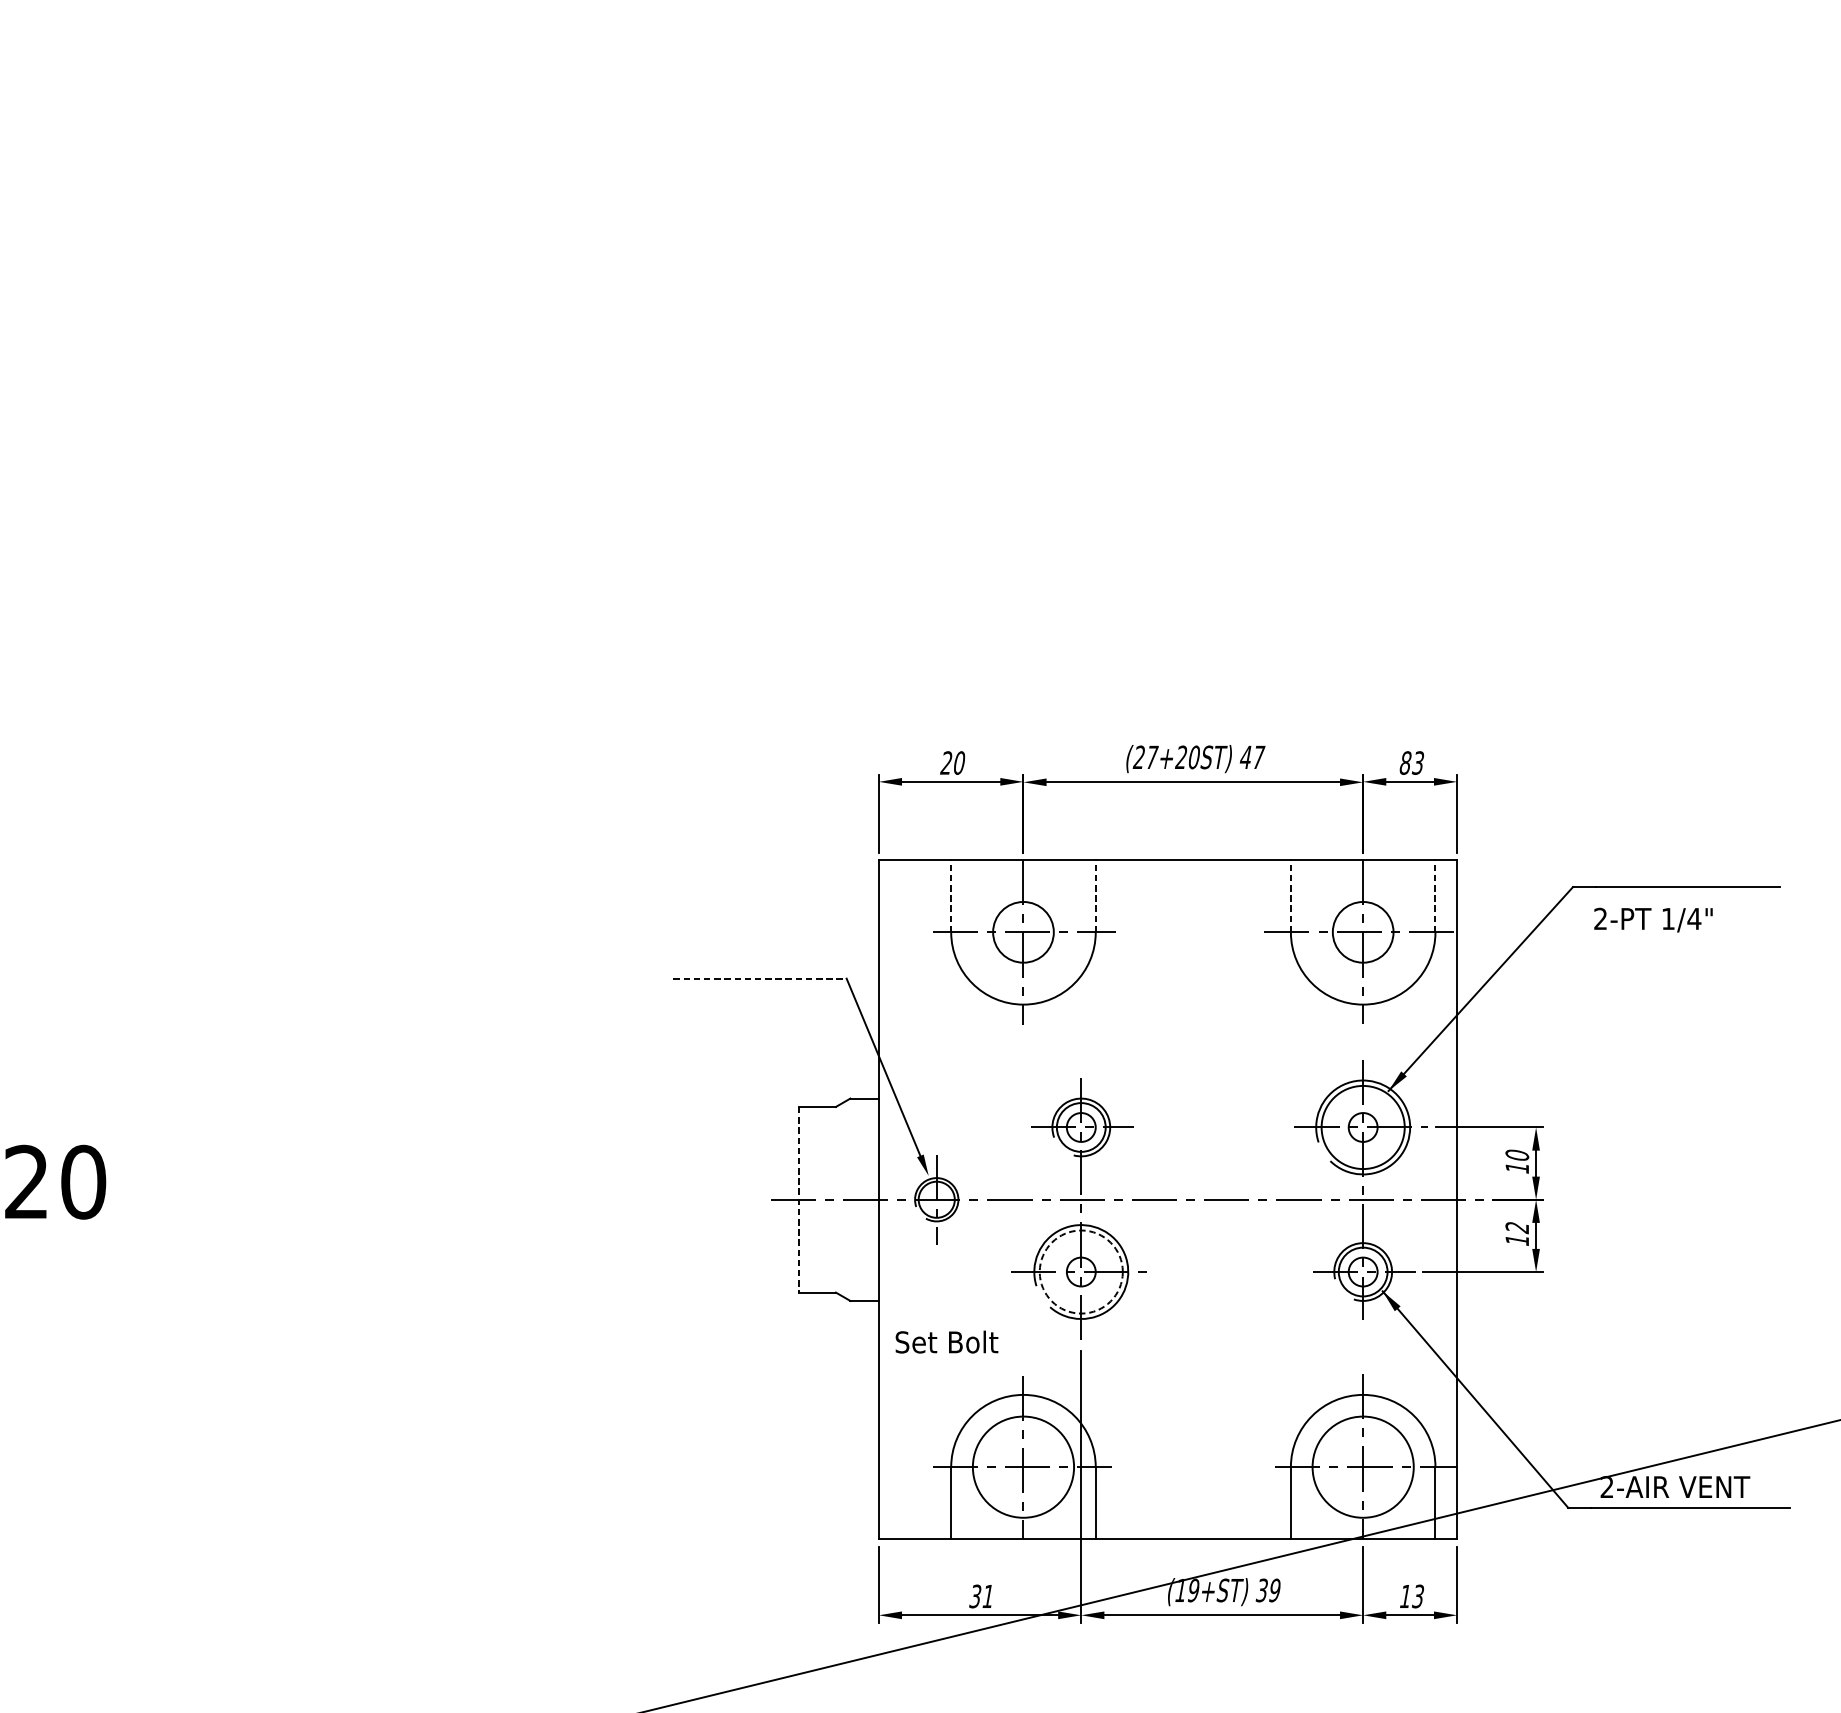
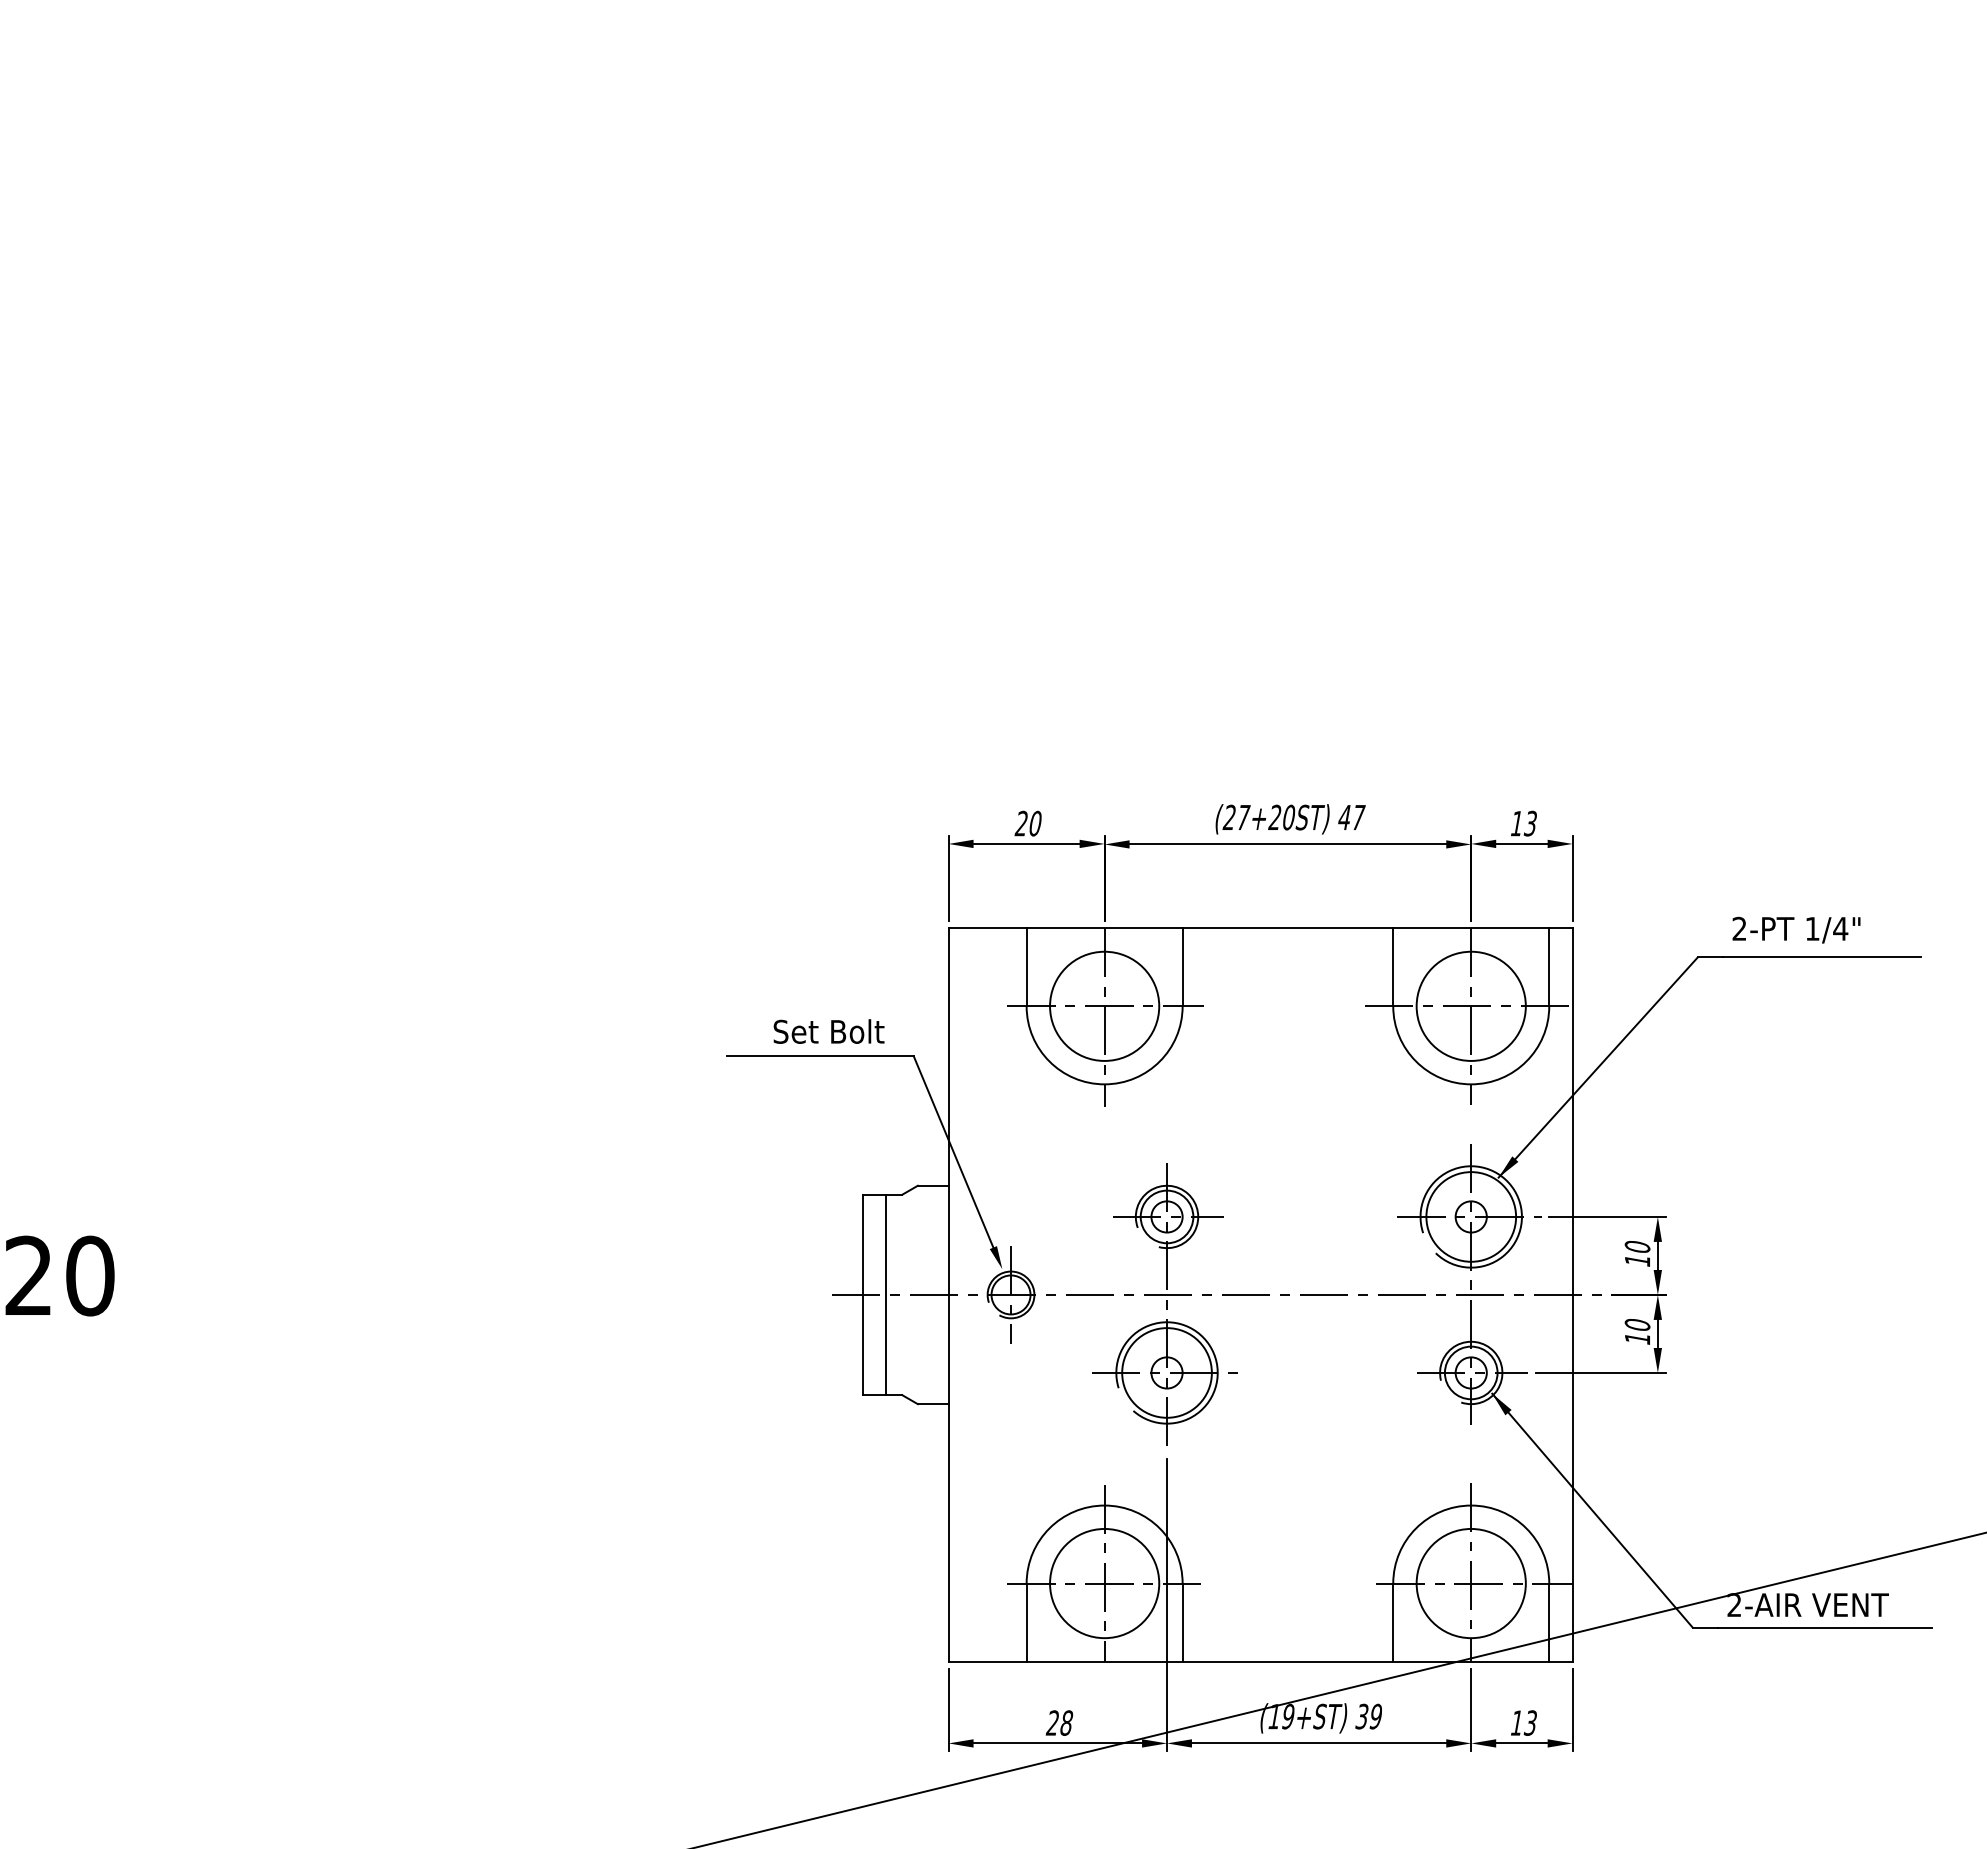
text: (1405, 762) -> (1516, 823), 83 -> 13
line: (951, 895) -> (1026, 966), dashed -> solid
line: (1095, 895) -> (1182, 966), dashed -> solid
line: (1291, 895) -> (1393, 966), dashed -> solid
line: (1435, 895) -> (1549, 966), dashed -> solid
text: (1653, 919) -> (1796, 929), moved
circle: (1023, 931) -> (1104, 1005), size x1.67
circle: (1362, 931) -> (1470, 1005), size x1.67
line: (760, 978) -> (820, 1056), dashed -> solid
line: (821, 1199) -> (886, 1294), added
line: (799, 1200) -> (862, 1295), dashed -> solid
text: (1517, 1228) -> (1637, 1325), 12 -> 10
circle: (1080, 1271) -> (1166, 1372), dashed -> solid
text: (946, 1342) -> (828, 1031), moved
text: (981, 1595) -> (1059, 1722), 31 -> 28

